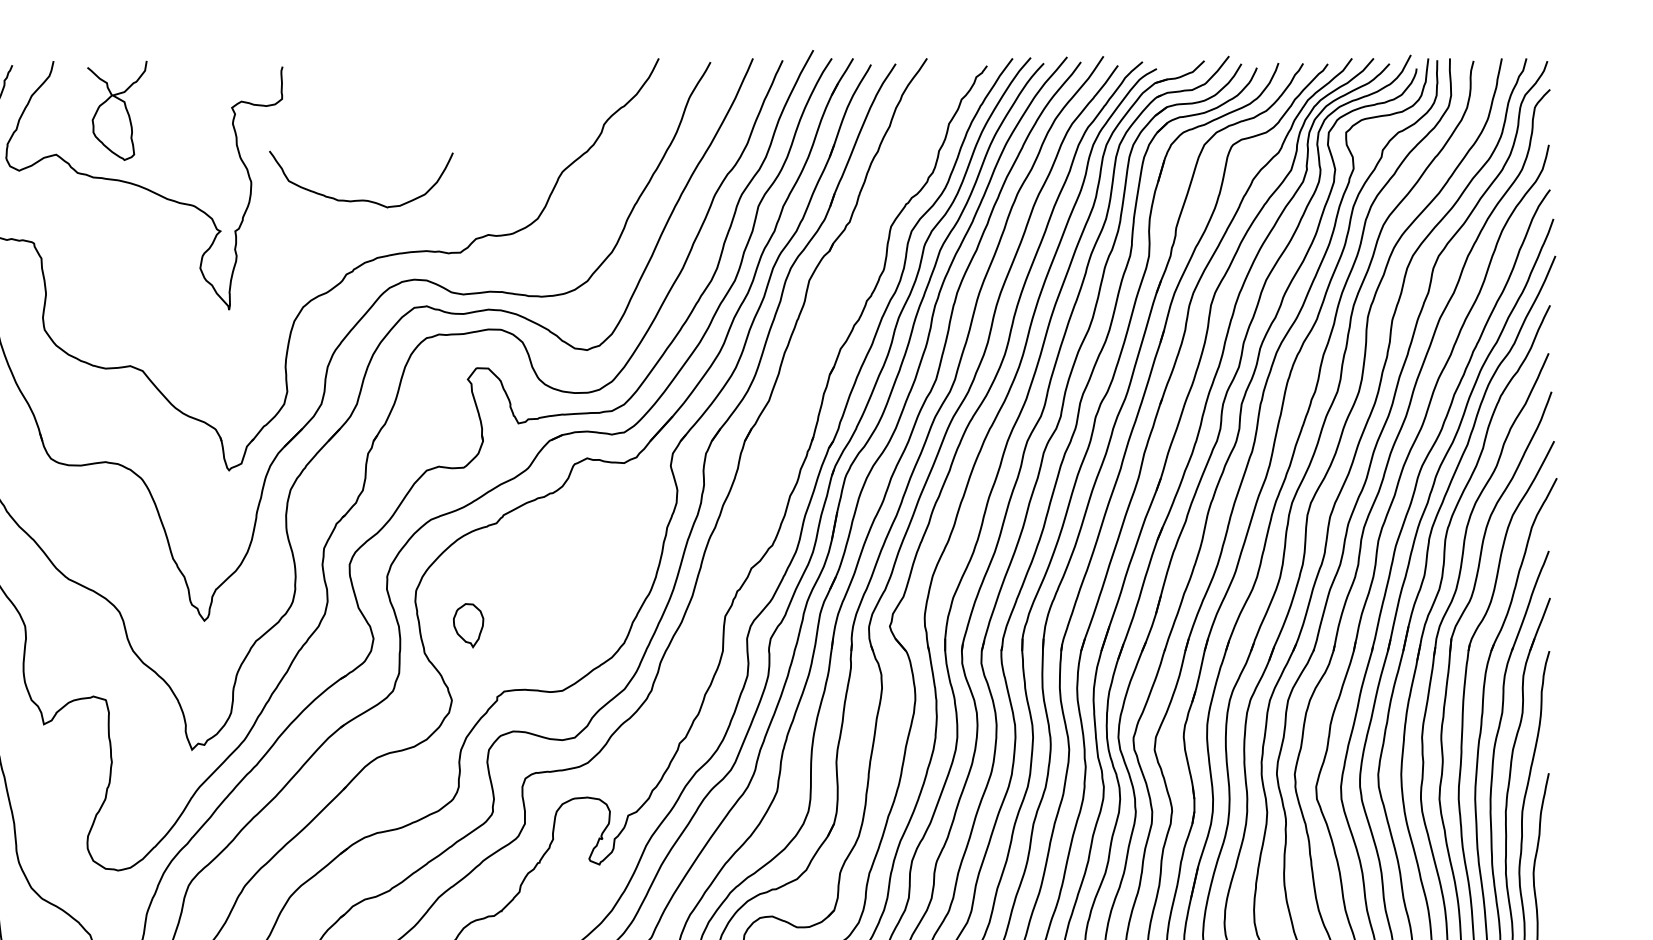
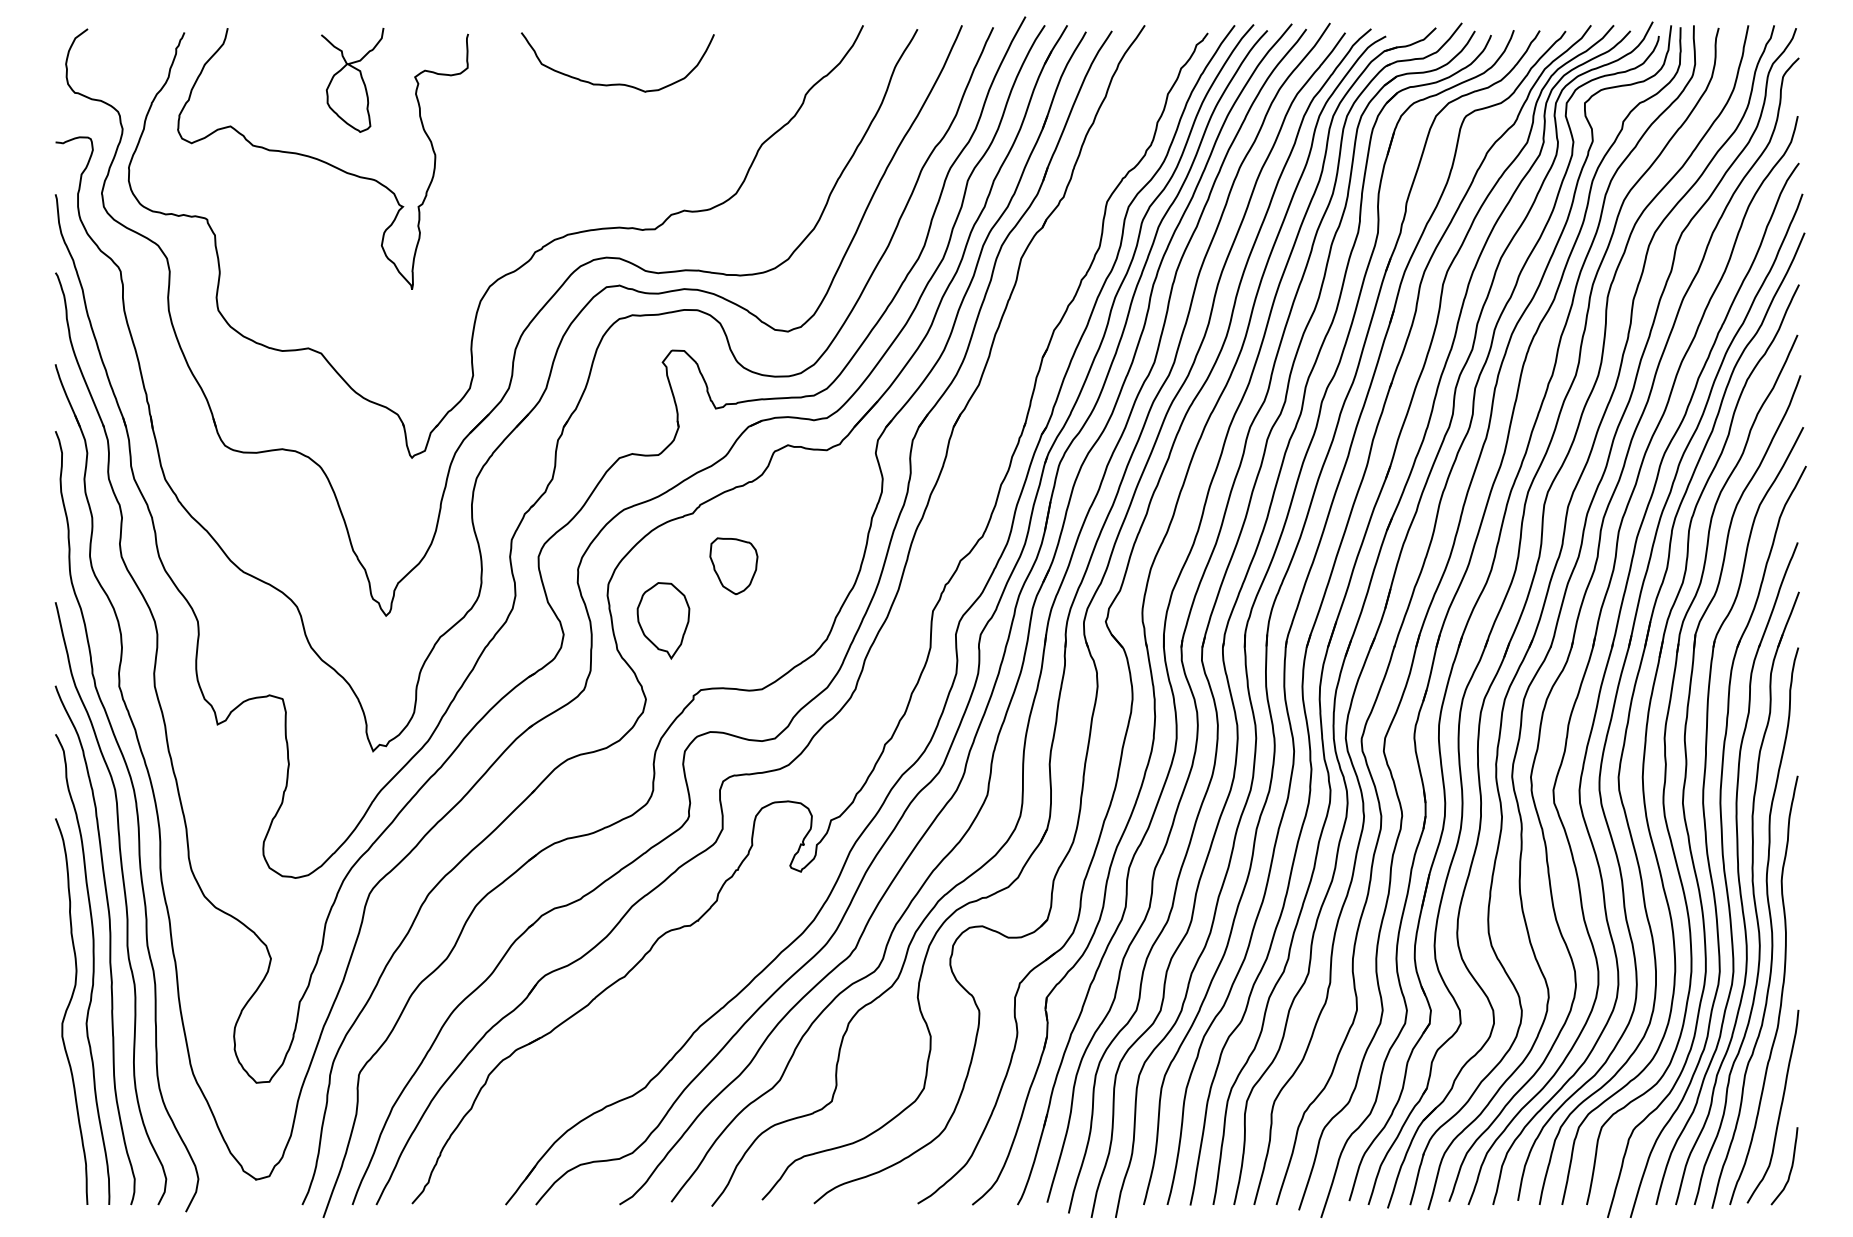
curve: (124, 108) -> (360, 77), moved
curve: (360, 199) -> (617, 83), moved
part: (535, 573) -> (733, 566), added
part: (468, 625) -> (663, 620), size x1.67

